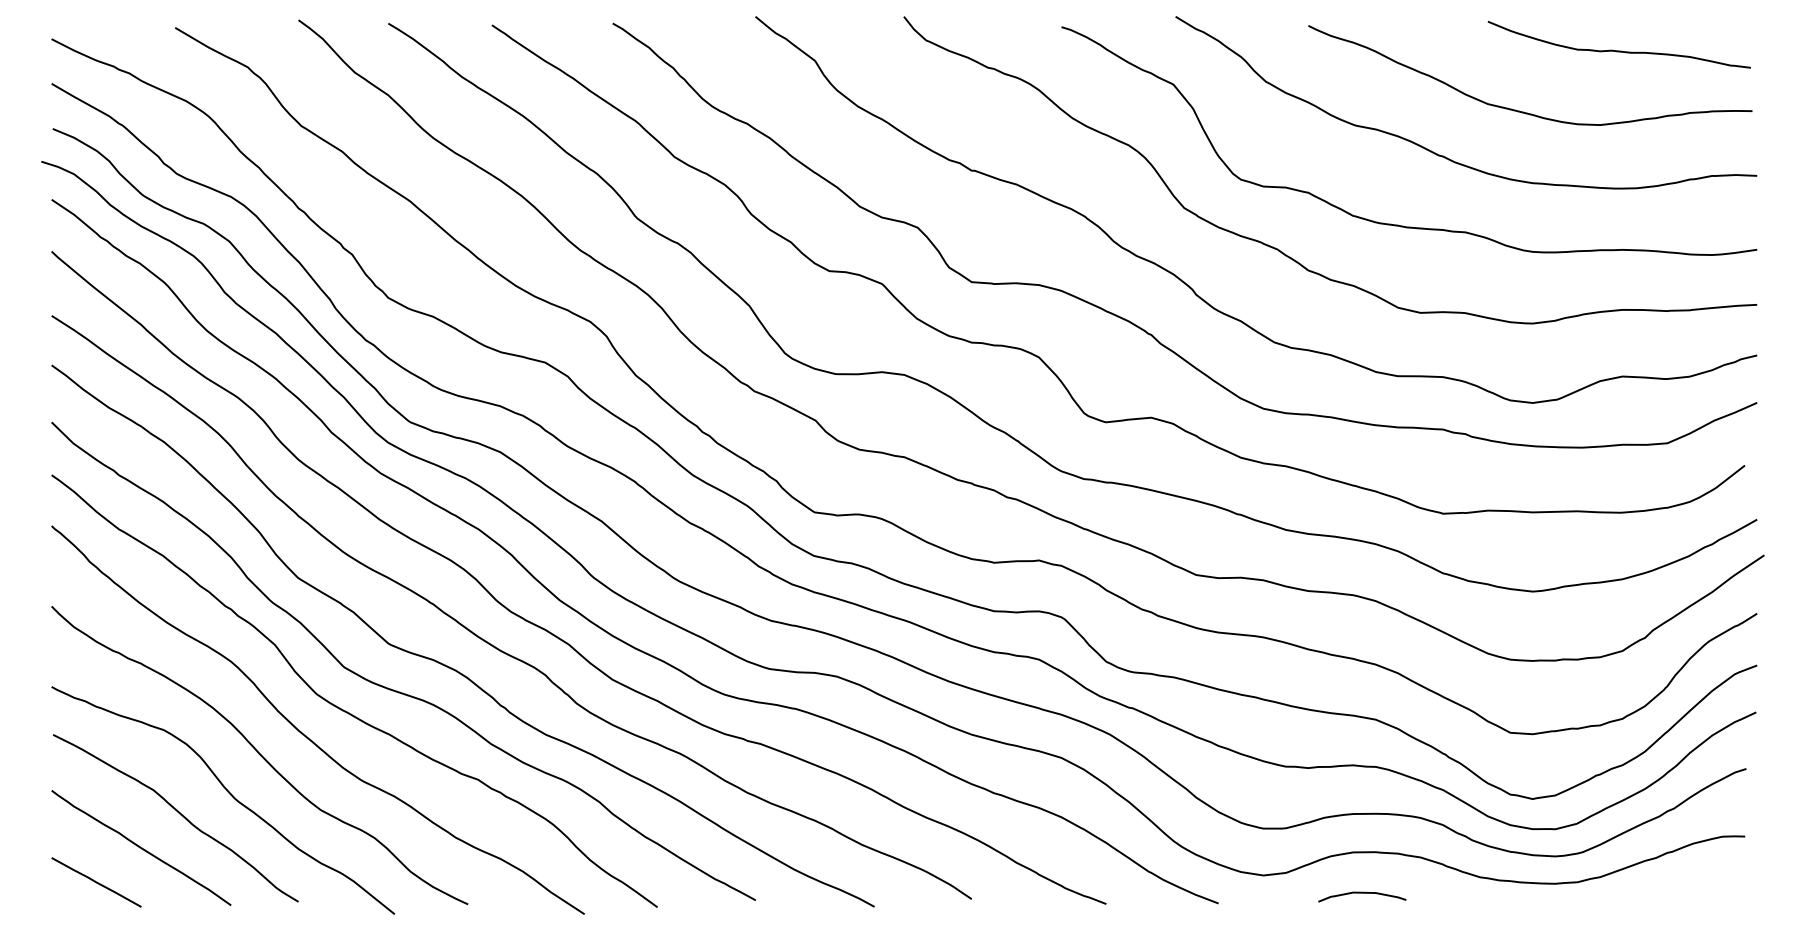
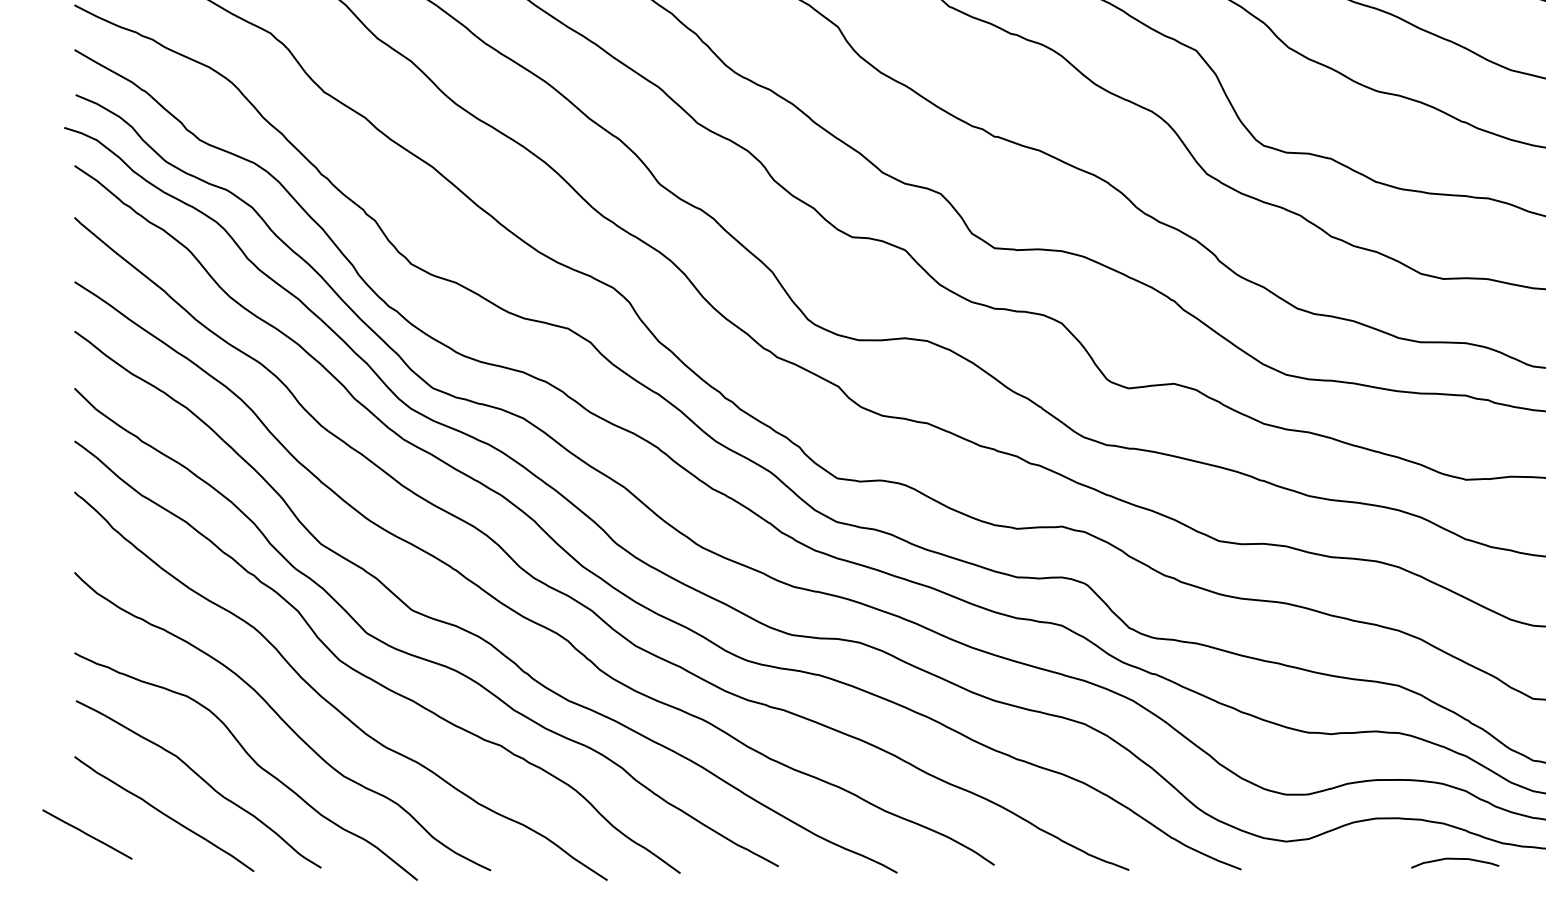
line: (96, 882) -> (87, 834), moved
curve: (1362, 893) -> (1455, 859), moved

